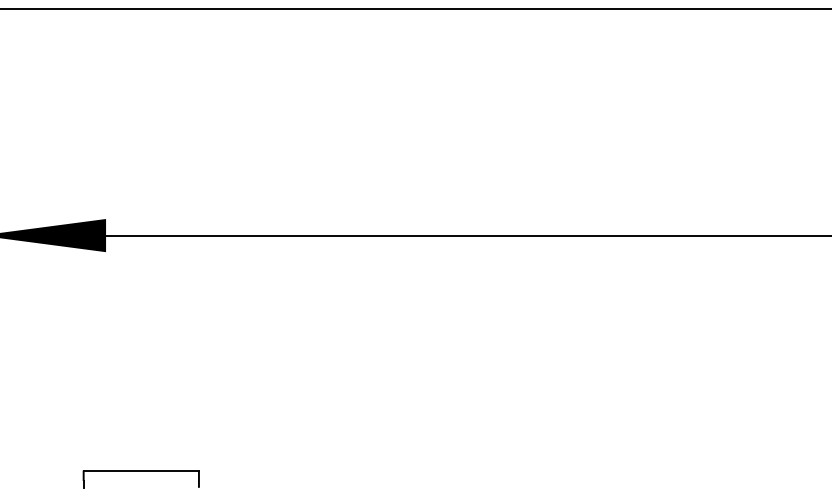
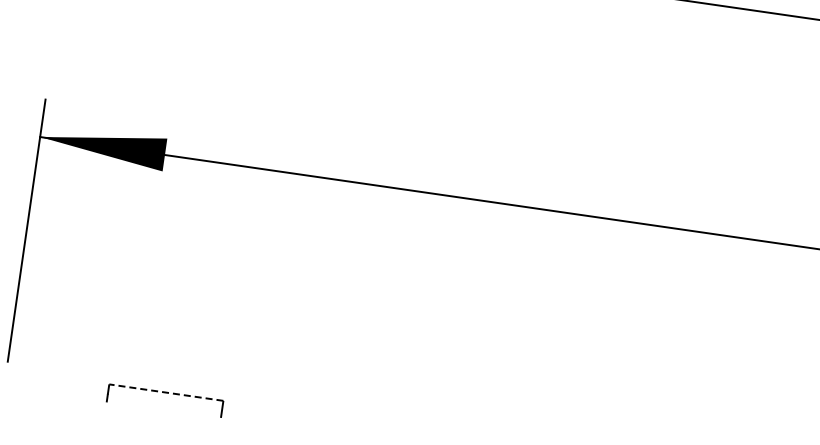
line: (141, 470) -> (166, 392), solid -> dashed

